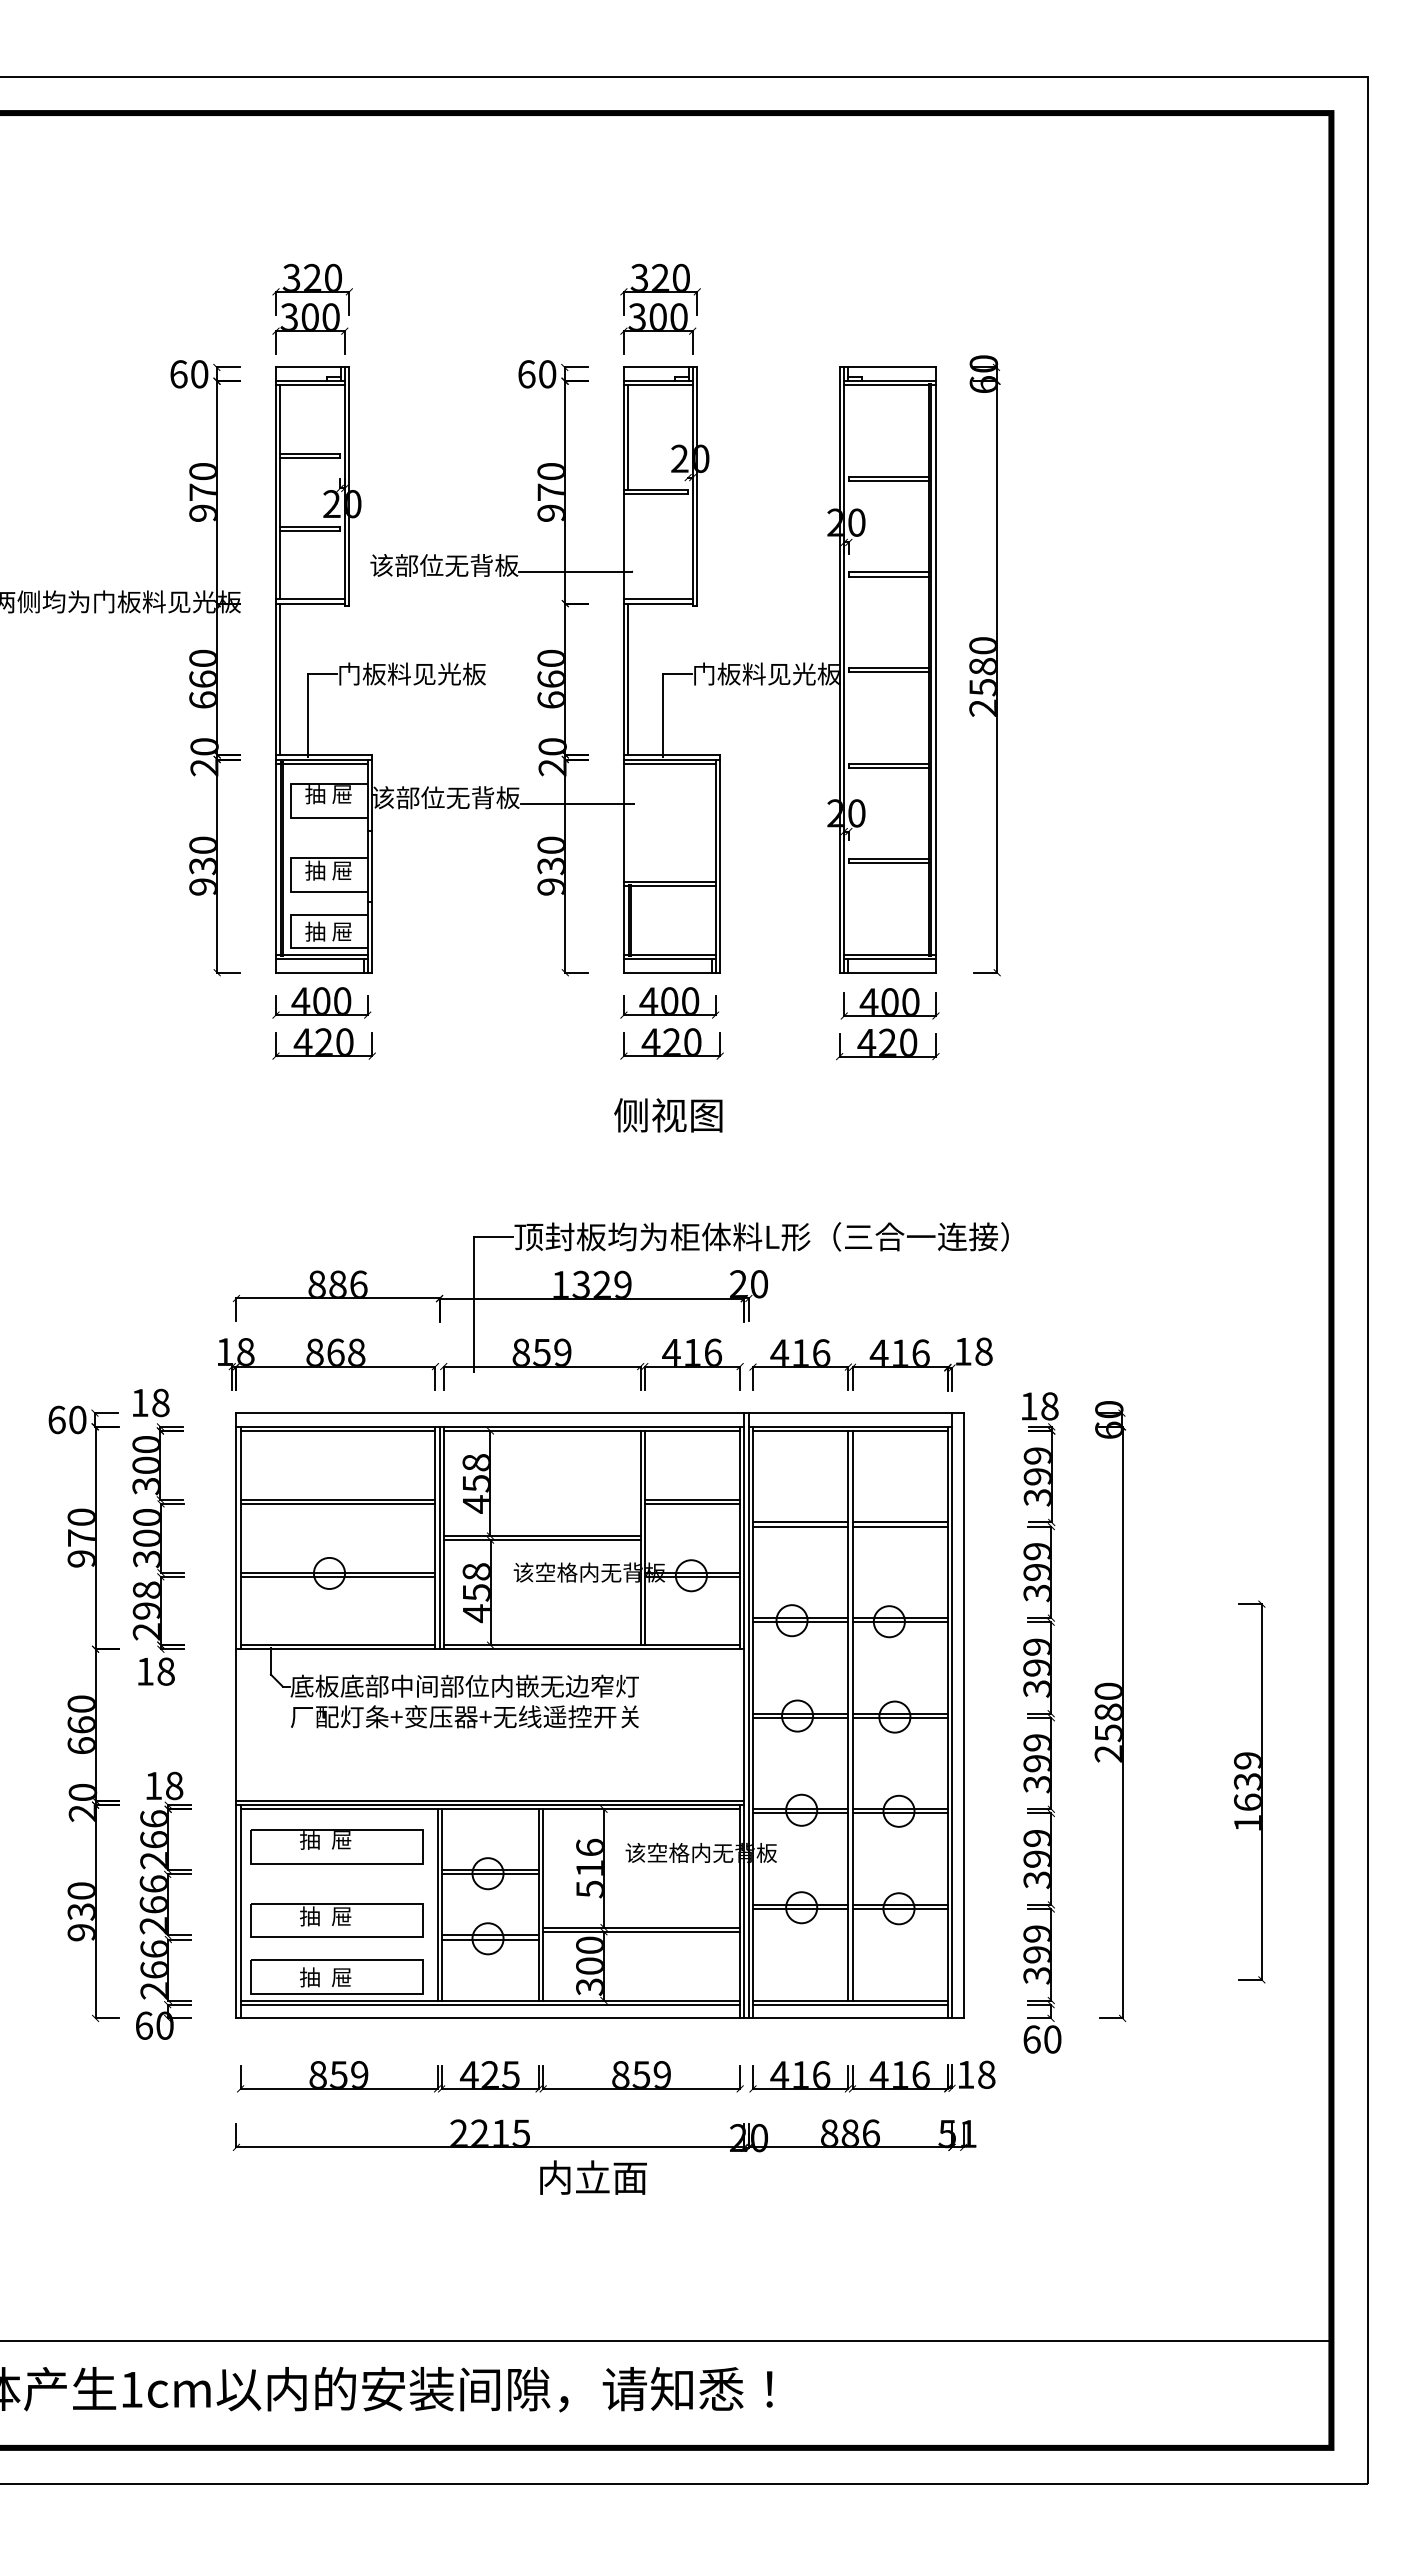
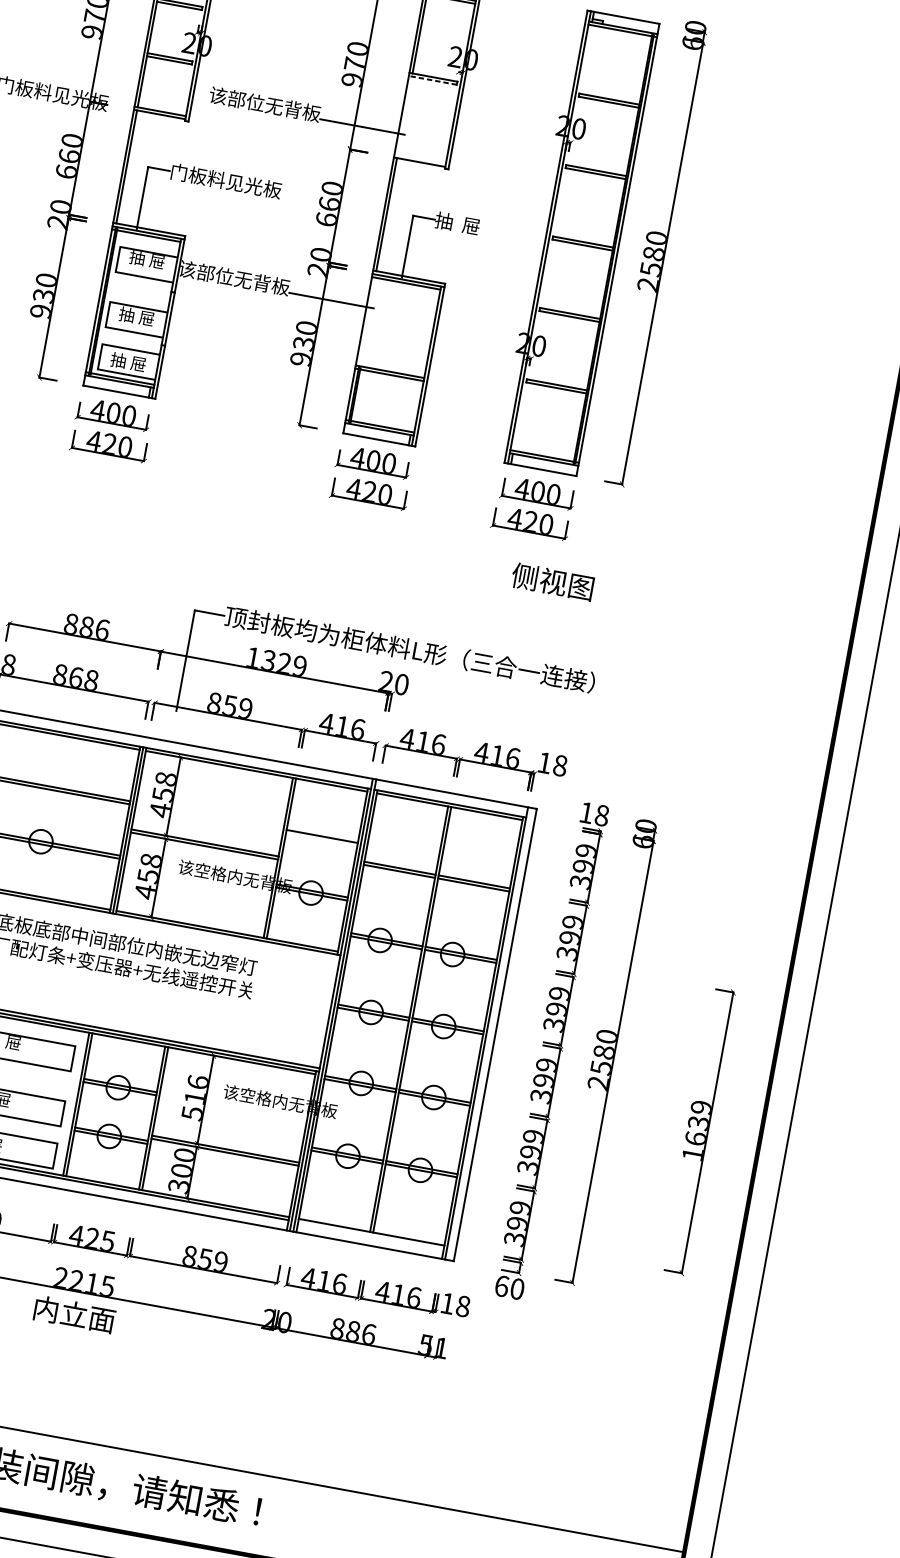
line: (655, 494) -> (432, 80), solid -> dashed
line: (657, 599) -> (419, 159), removed
text: (765, 673) -> (490, 229), 门板料见光板 -> 抽  屉
text: (668, 1115) -> (552, 582), moved
line: (692, 1503) -> (321, 839), removed
line: (850, 2004) -> (371, 1235), removed
text: (593, 2177) -> (74, 1314), moved

